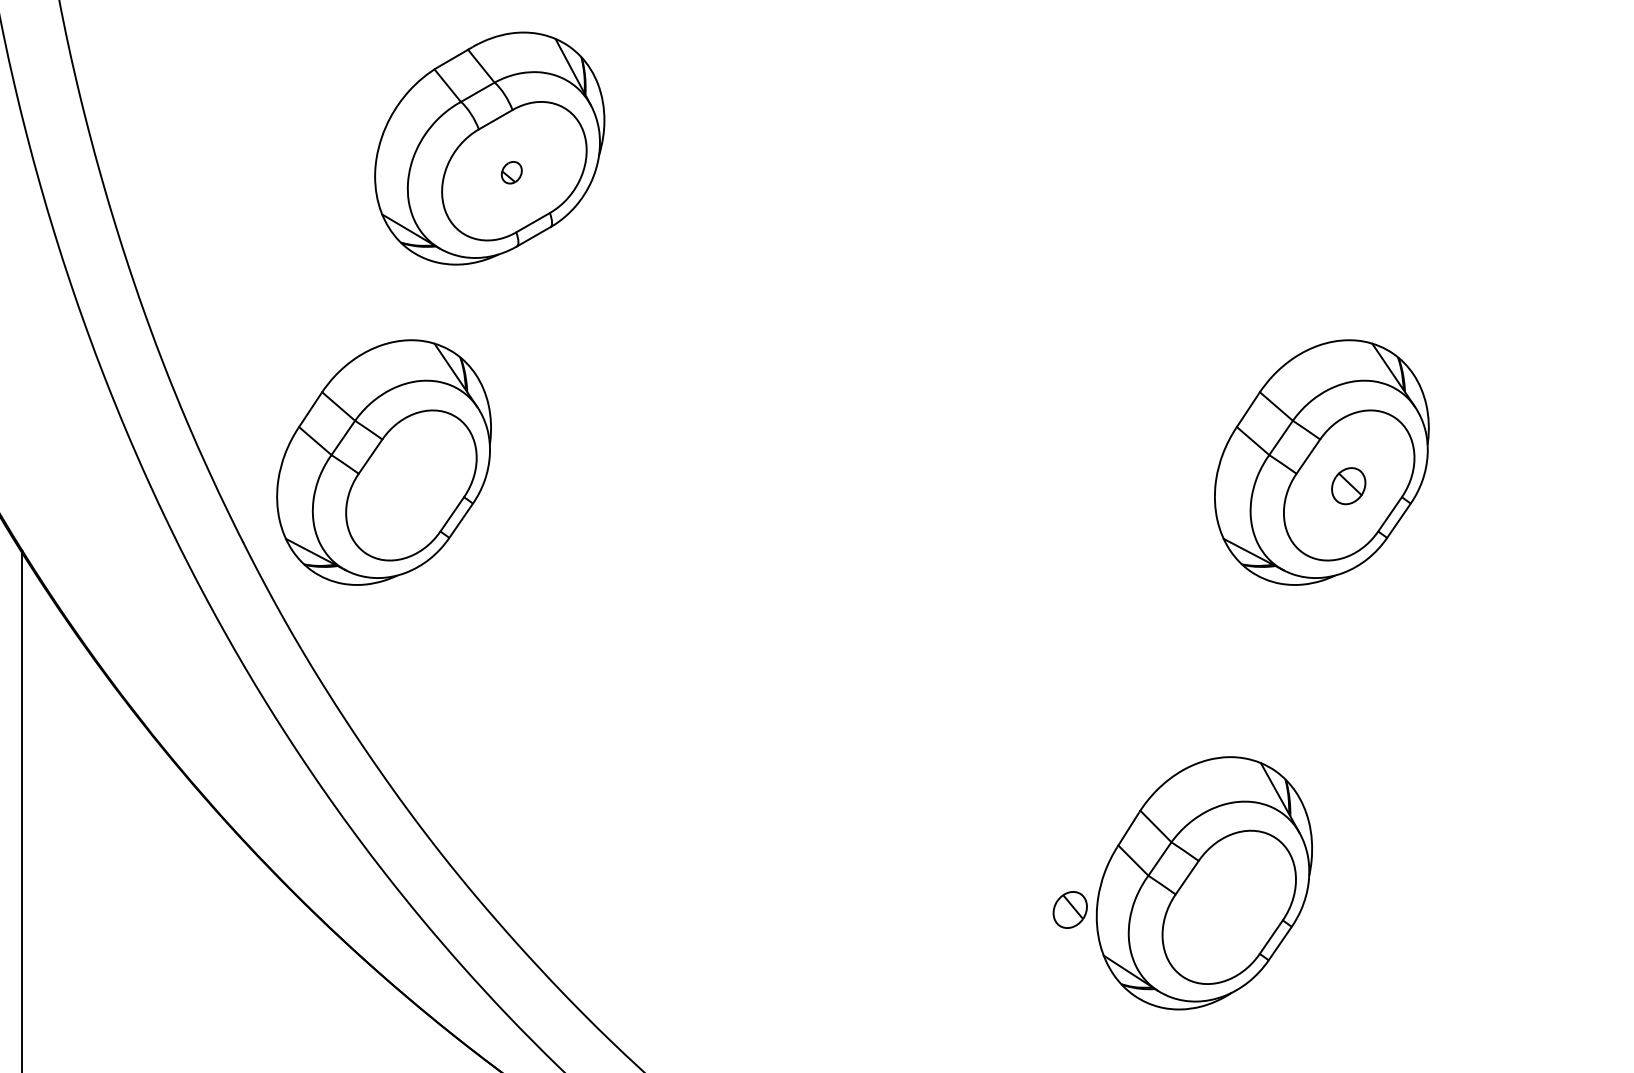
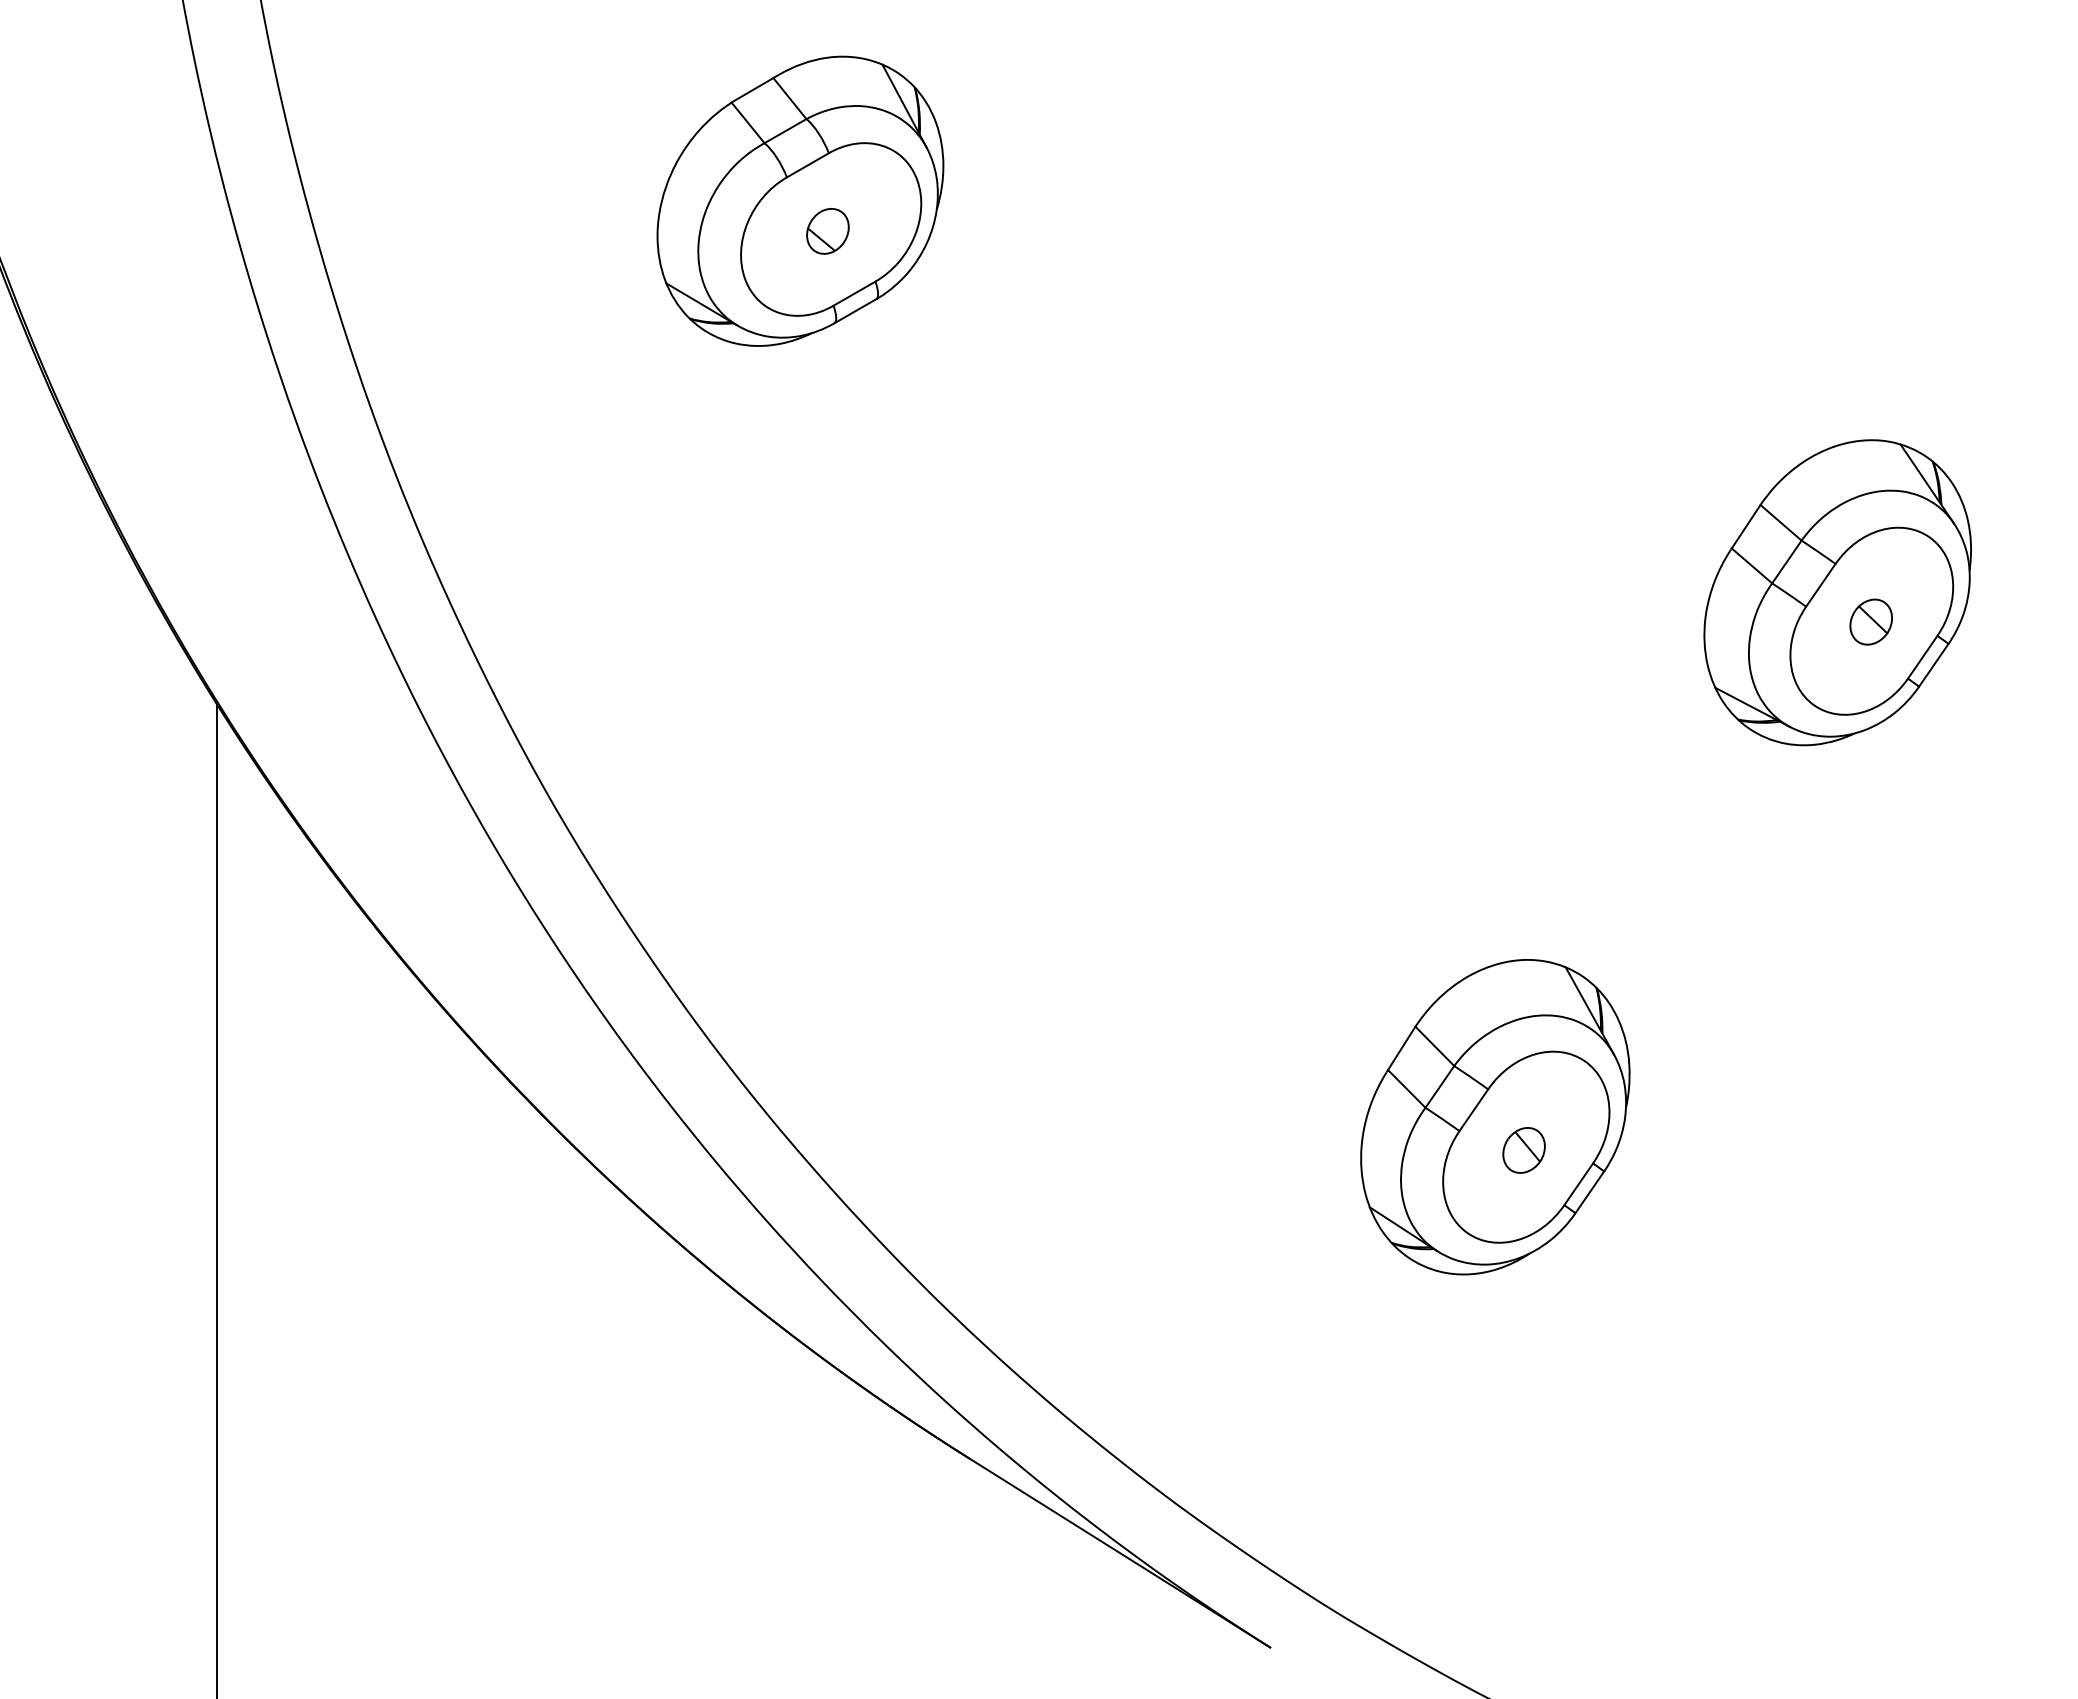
part: (511, 172) -> (827, 231), size x1.67
part: (383, 462) -> (668, 592), removed
part: (1204, 883) -> (1495, 1117), moved

